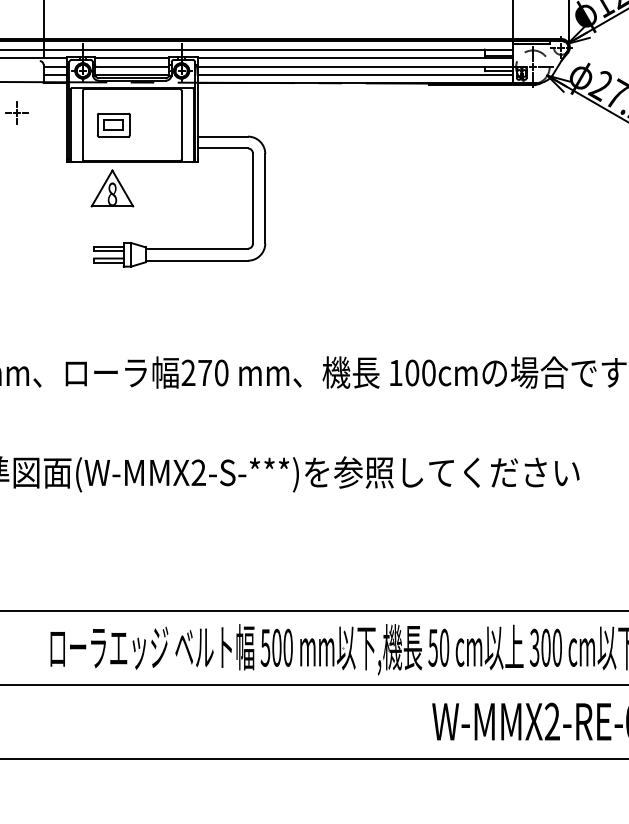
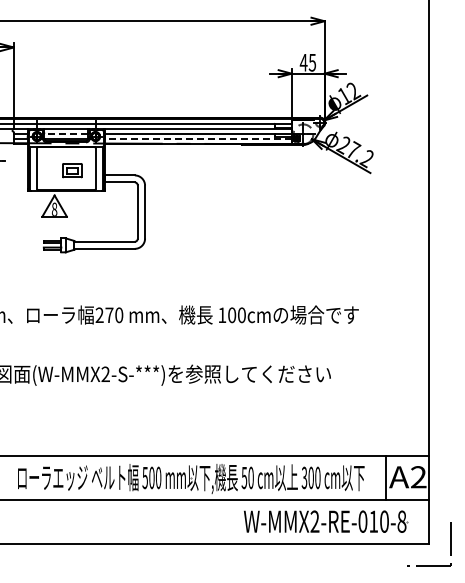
line: (132, 67) -> (66, 134), solid -> dashed
line: (353, 74) -> (197, 138), solid -> dashed
part: (113, 124) -> (72, 170), moved

